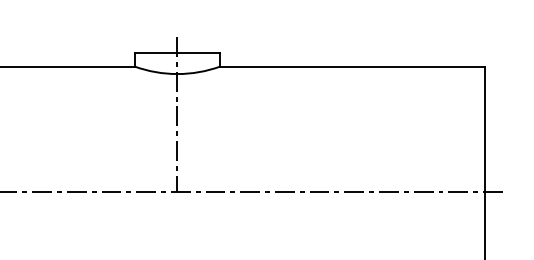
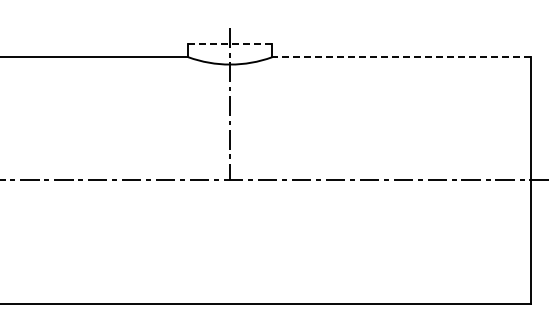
line: (177, 53) -> (230, 44), solid -> dashed
line: (352, 66) -> (401, 57), solid -> dashed

